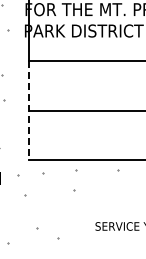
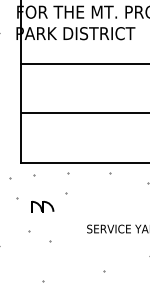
line: (28, 110) -> (20, 113), dashed -> solid
part: (50, 203) -> (42, 206), added

